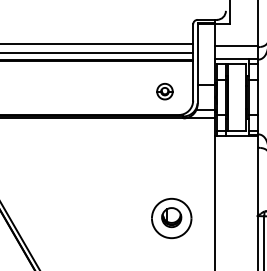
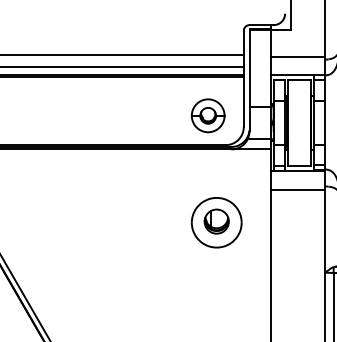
part: (164, 91) -> (207, 115), size x1.67
line: (235, 150) -> (297, 189), added
part: (171, 218) -> (216, 222), moved

